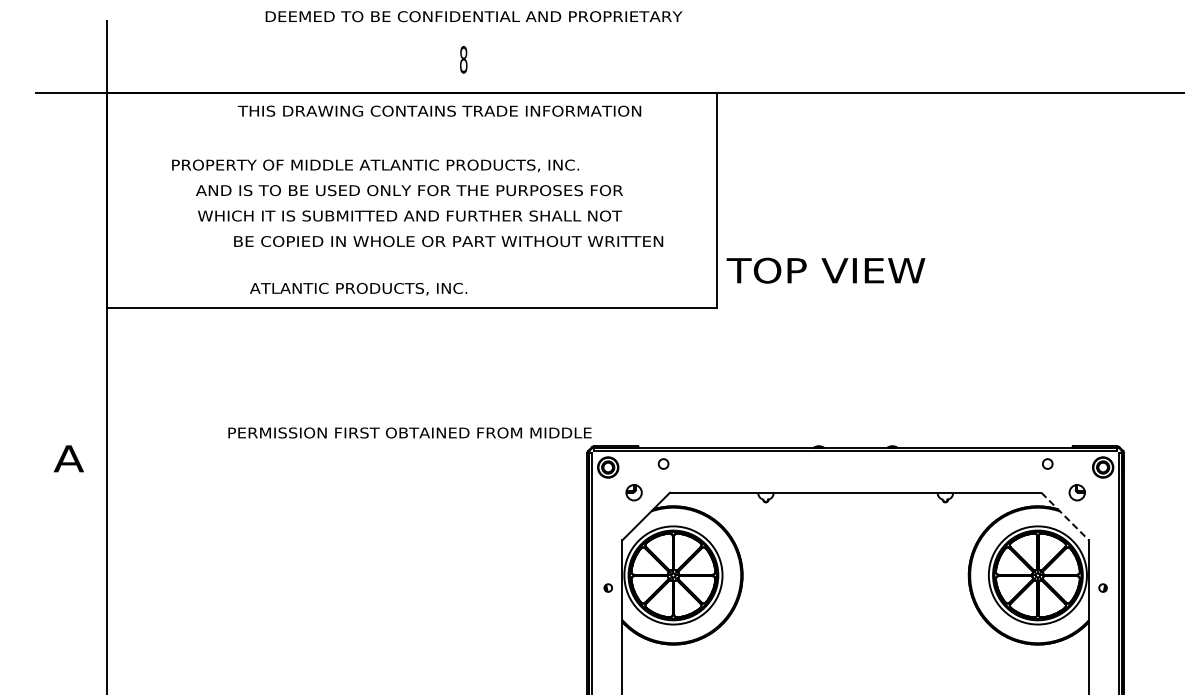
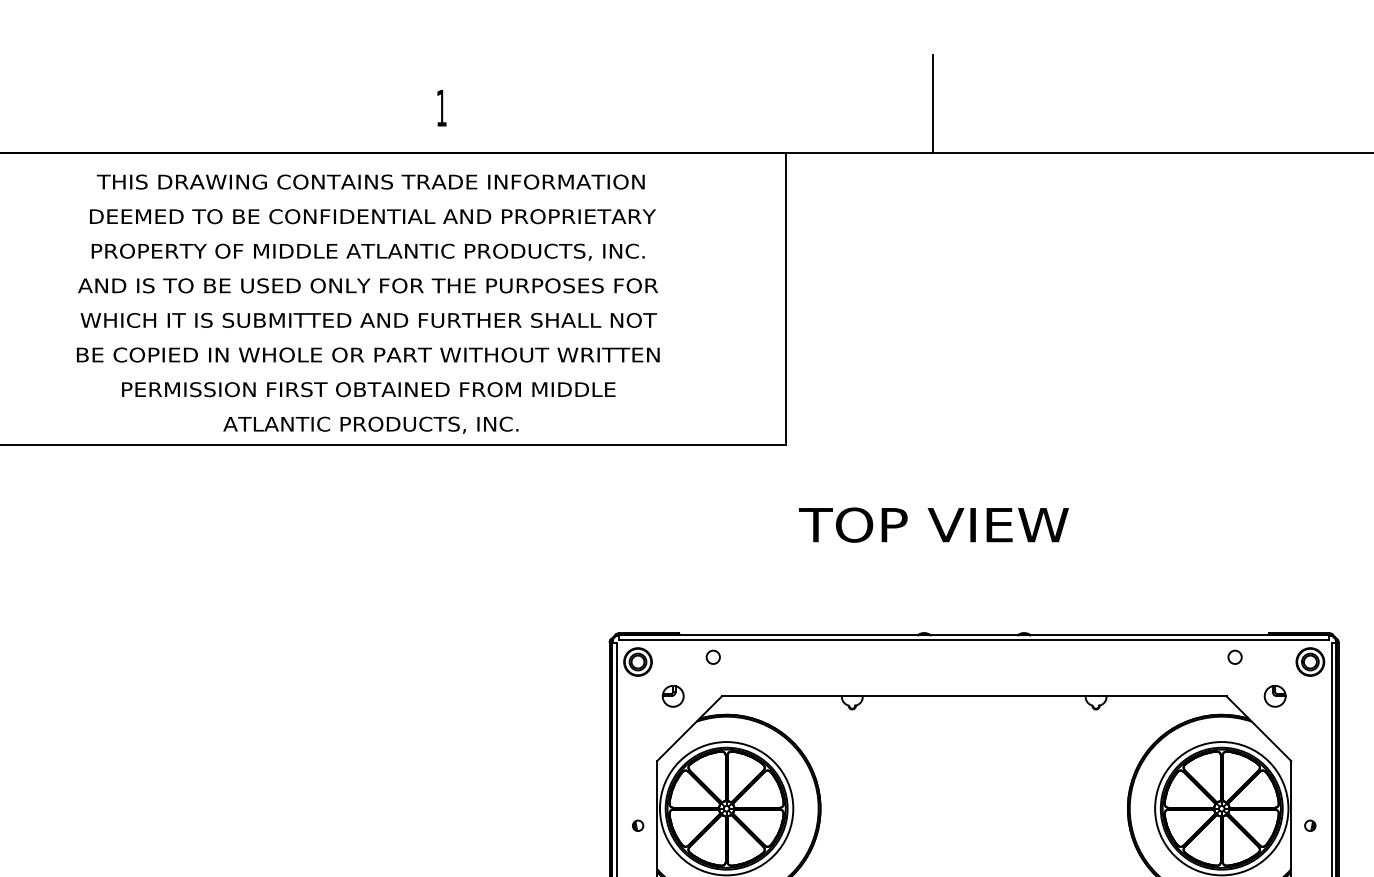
text: (473, 16) -> (372, 216), moved
line: (825, 56) -> (933, 103), added
text: (463, 59) -> (441, 107), 8 -> 1
text: (439, 110) -> (370, 181), moved
text: (375, 165) -> (368, 251), moved
text: (448, 241) -> (368, 355), moved
text: (825, 270) -> (933, 524), moved
text: (358, 289) -> (370, 425), moved
text: (409, 432) -> (368, 388), moved
line: (1065, 516) -> (1259, 728), dashed -> solid

